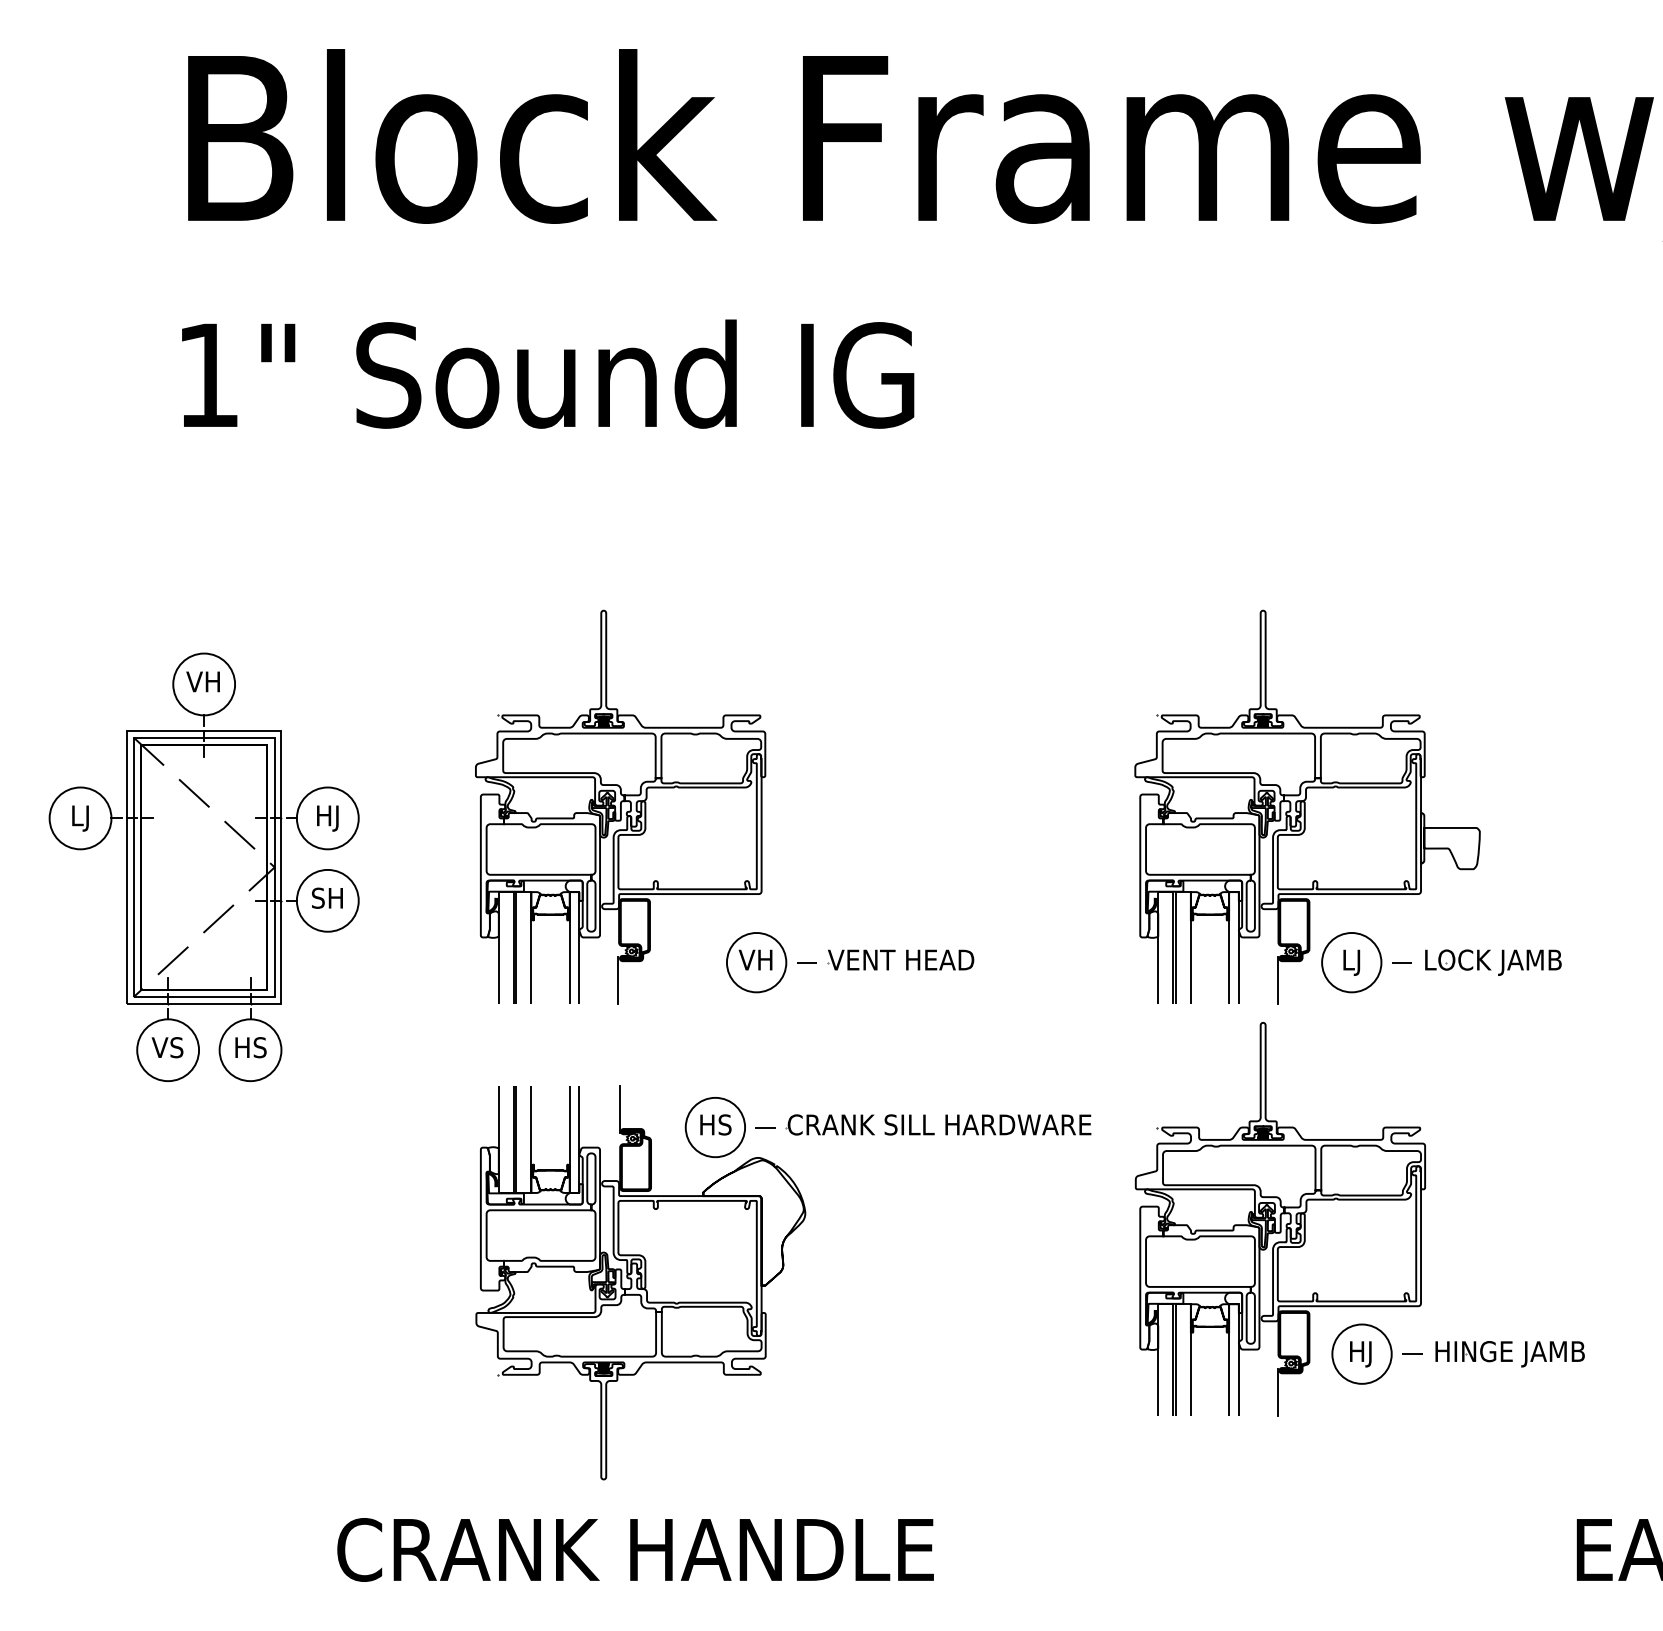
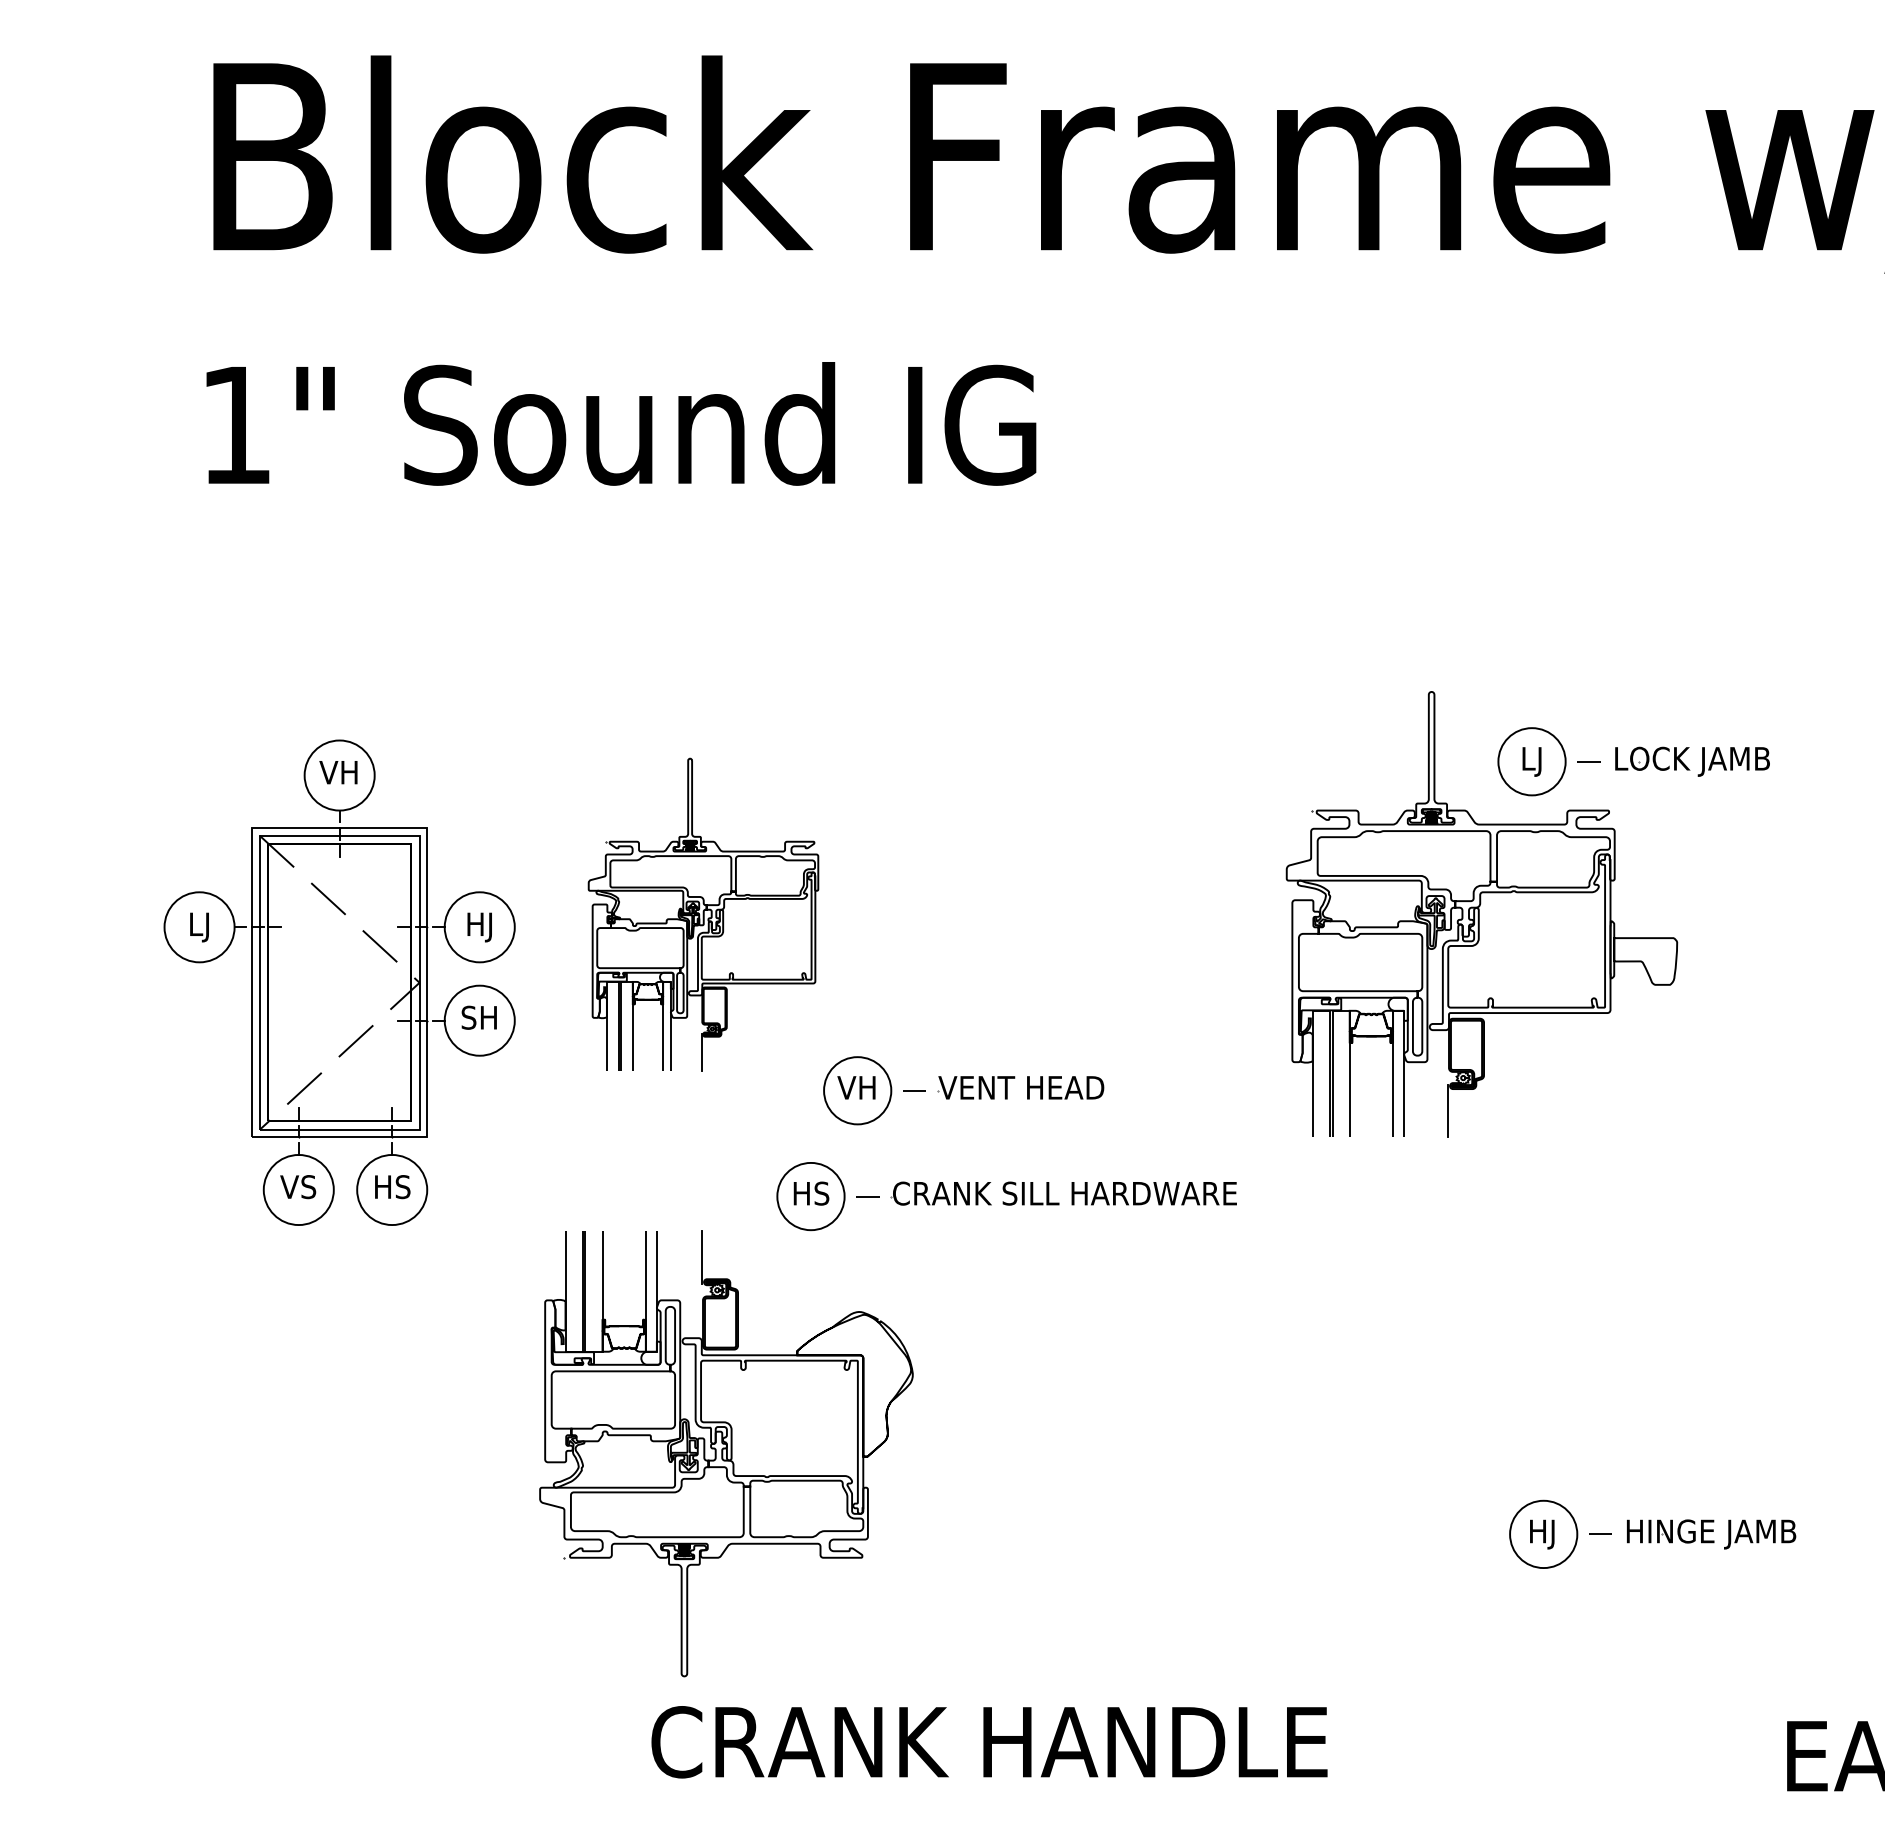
part: (620, 807) -> (703, 914), size x0.7
part: (204, 867) -> (339, 982), moved
part: (1441, 962) -> (1633, 761), moved
part: (887, 1127) -> (1006, 1196), moved
part: (1280, 1219) -> (1451, 1381), removed
text: (635, 1550) -> (989, 1742), moved

